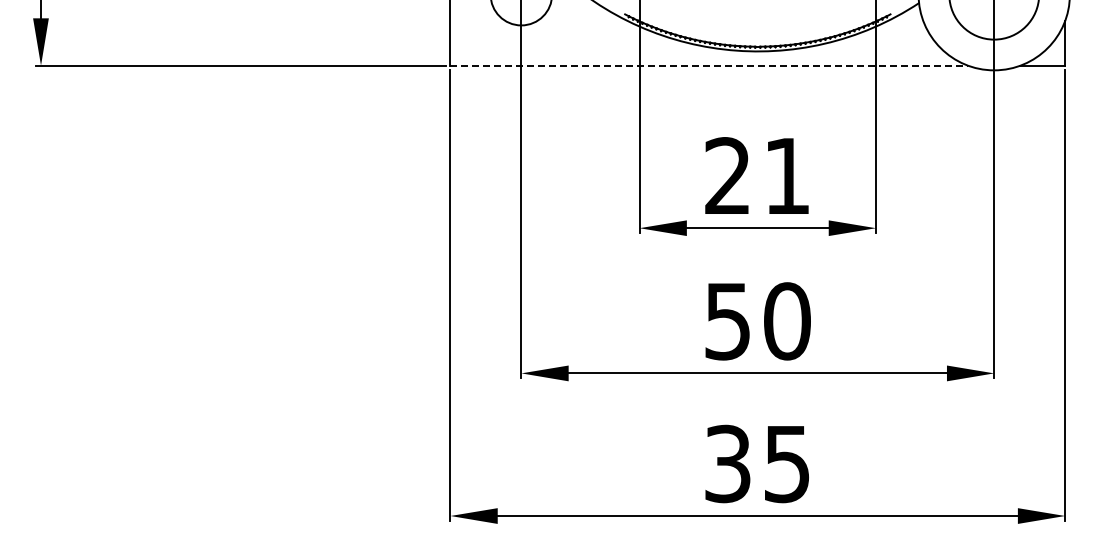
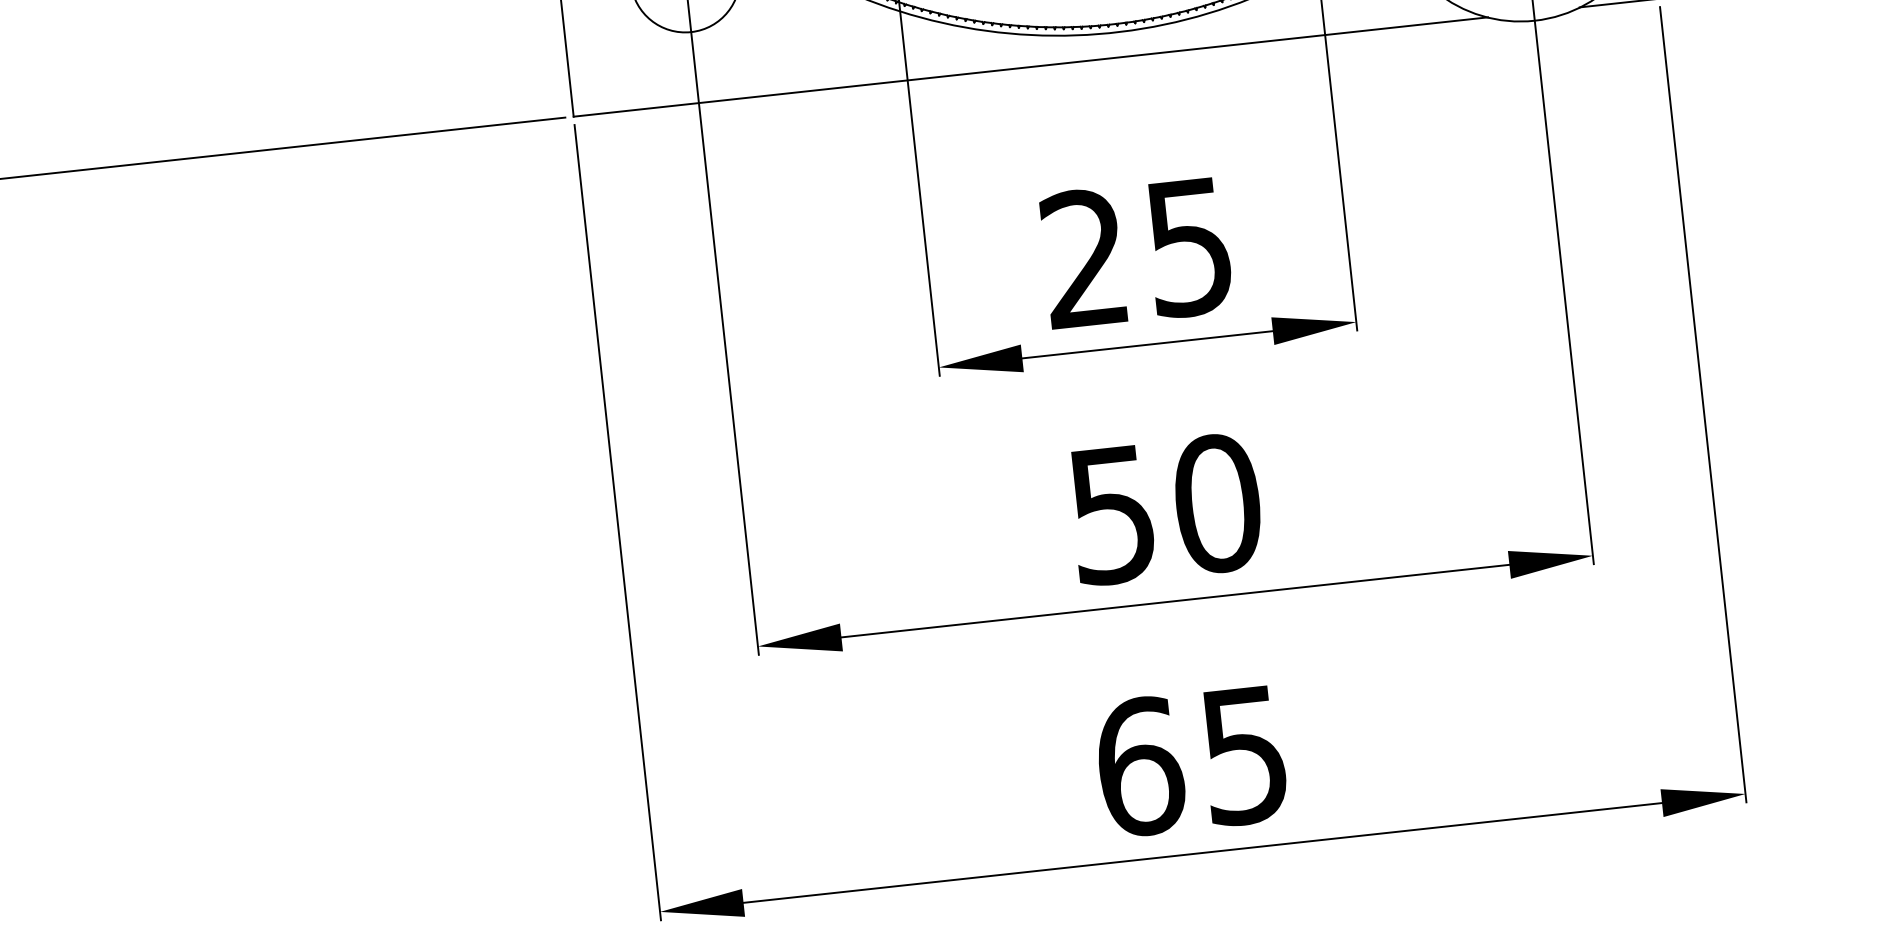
line: (709, 65) -> (1031, 66), dashed -> solid
text: (786, 176) -> (1188, 247), 21 -> 25
text: (728, 463) -> (1140, 765), 35 -> 65

